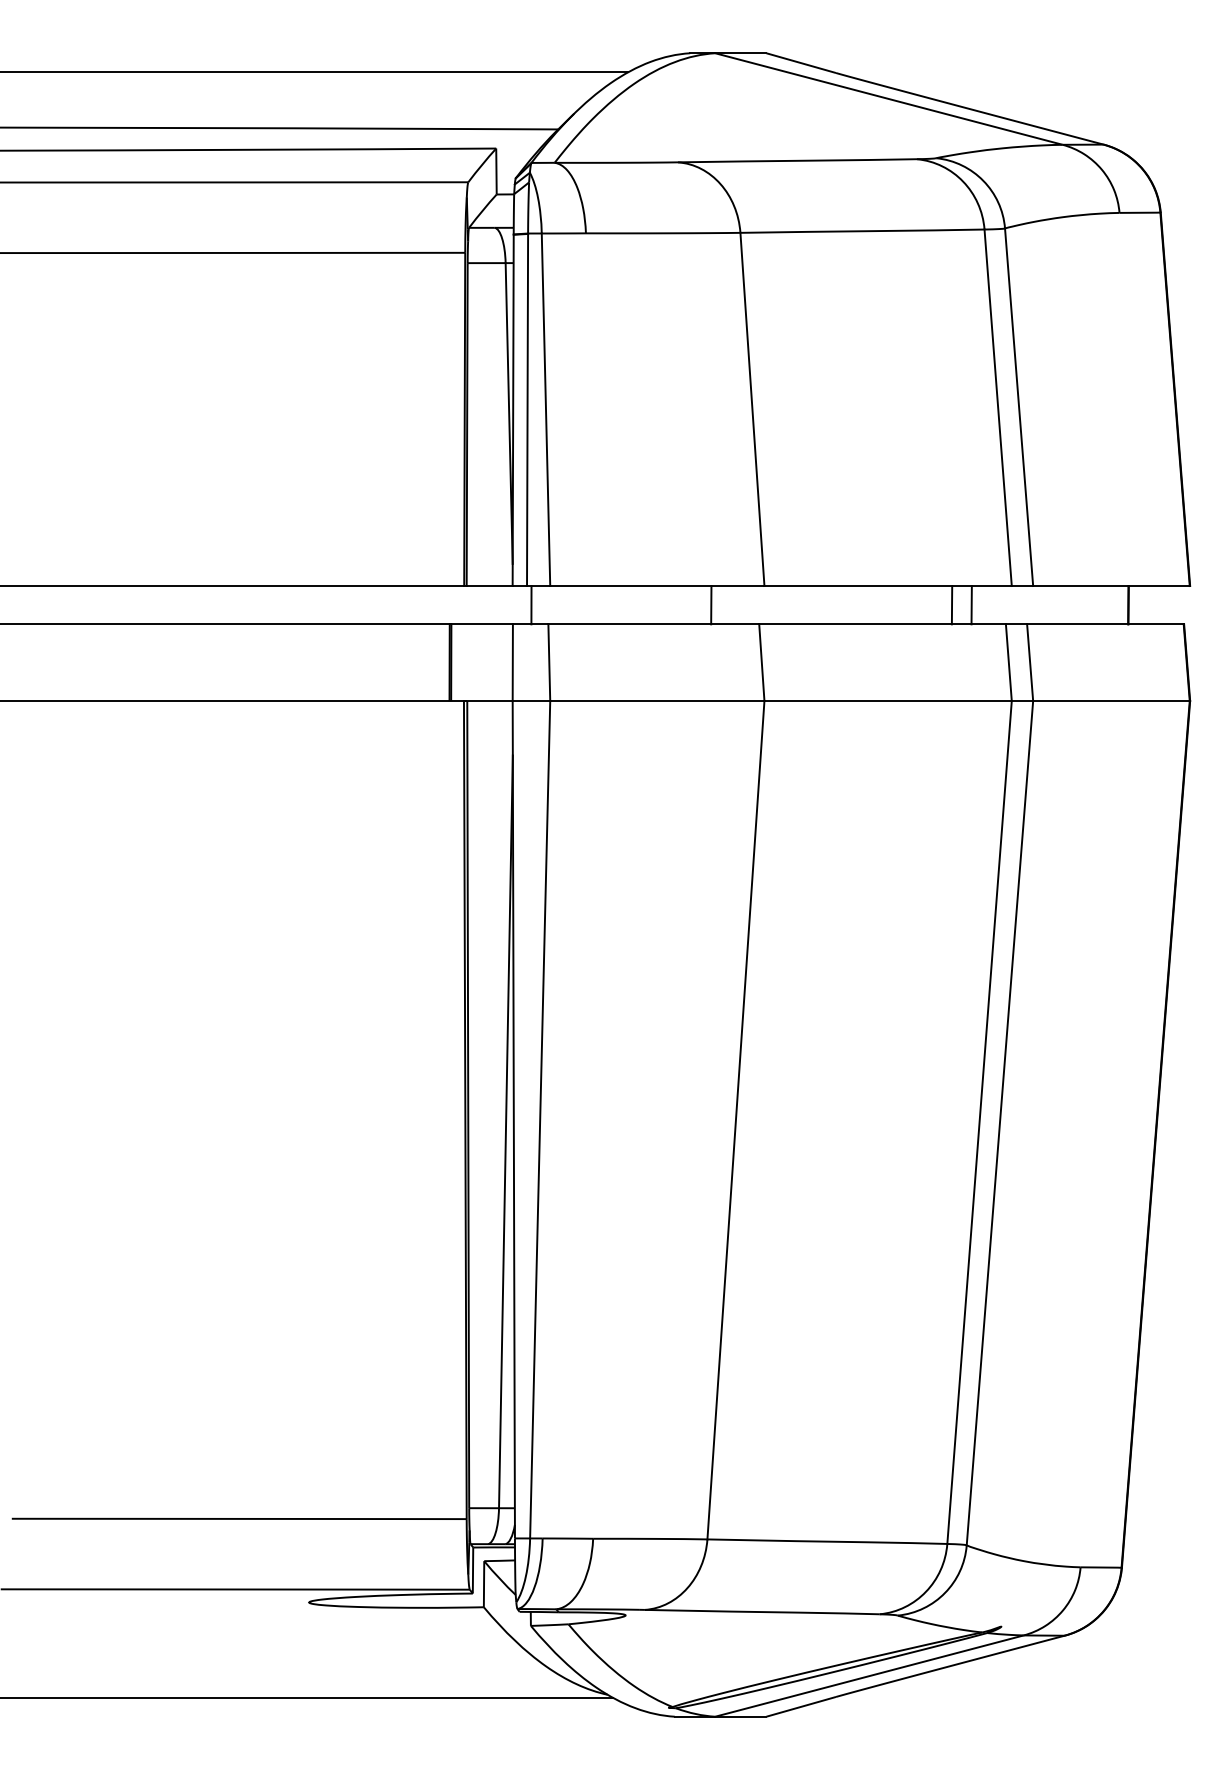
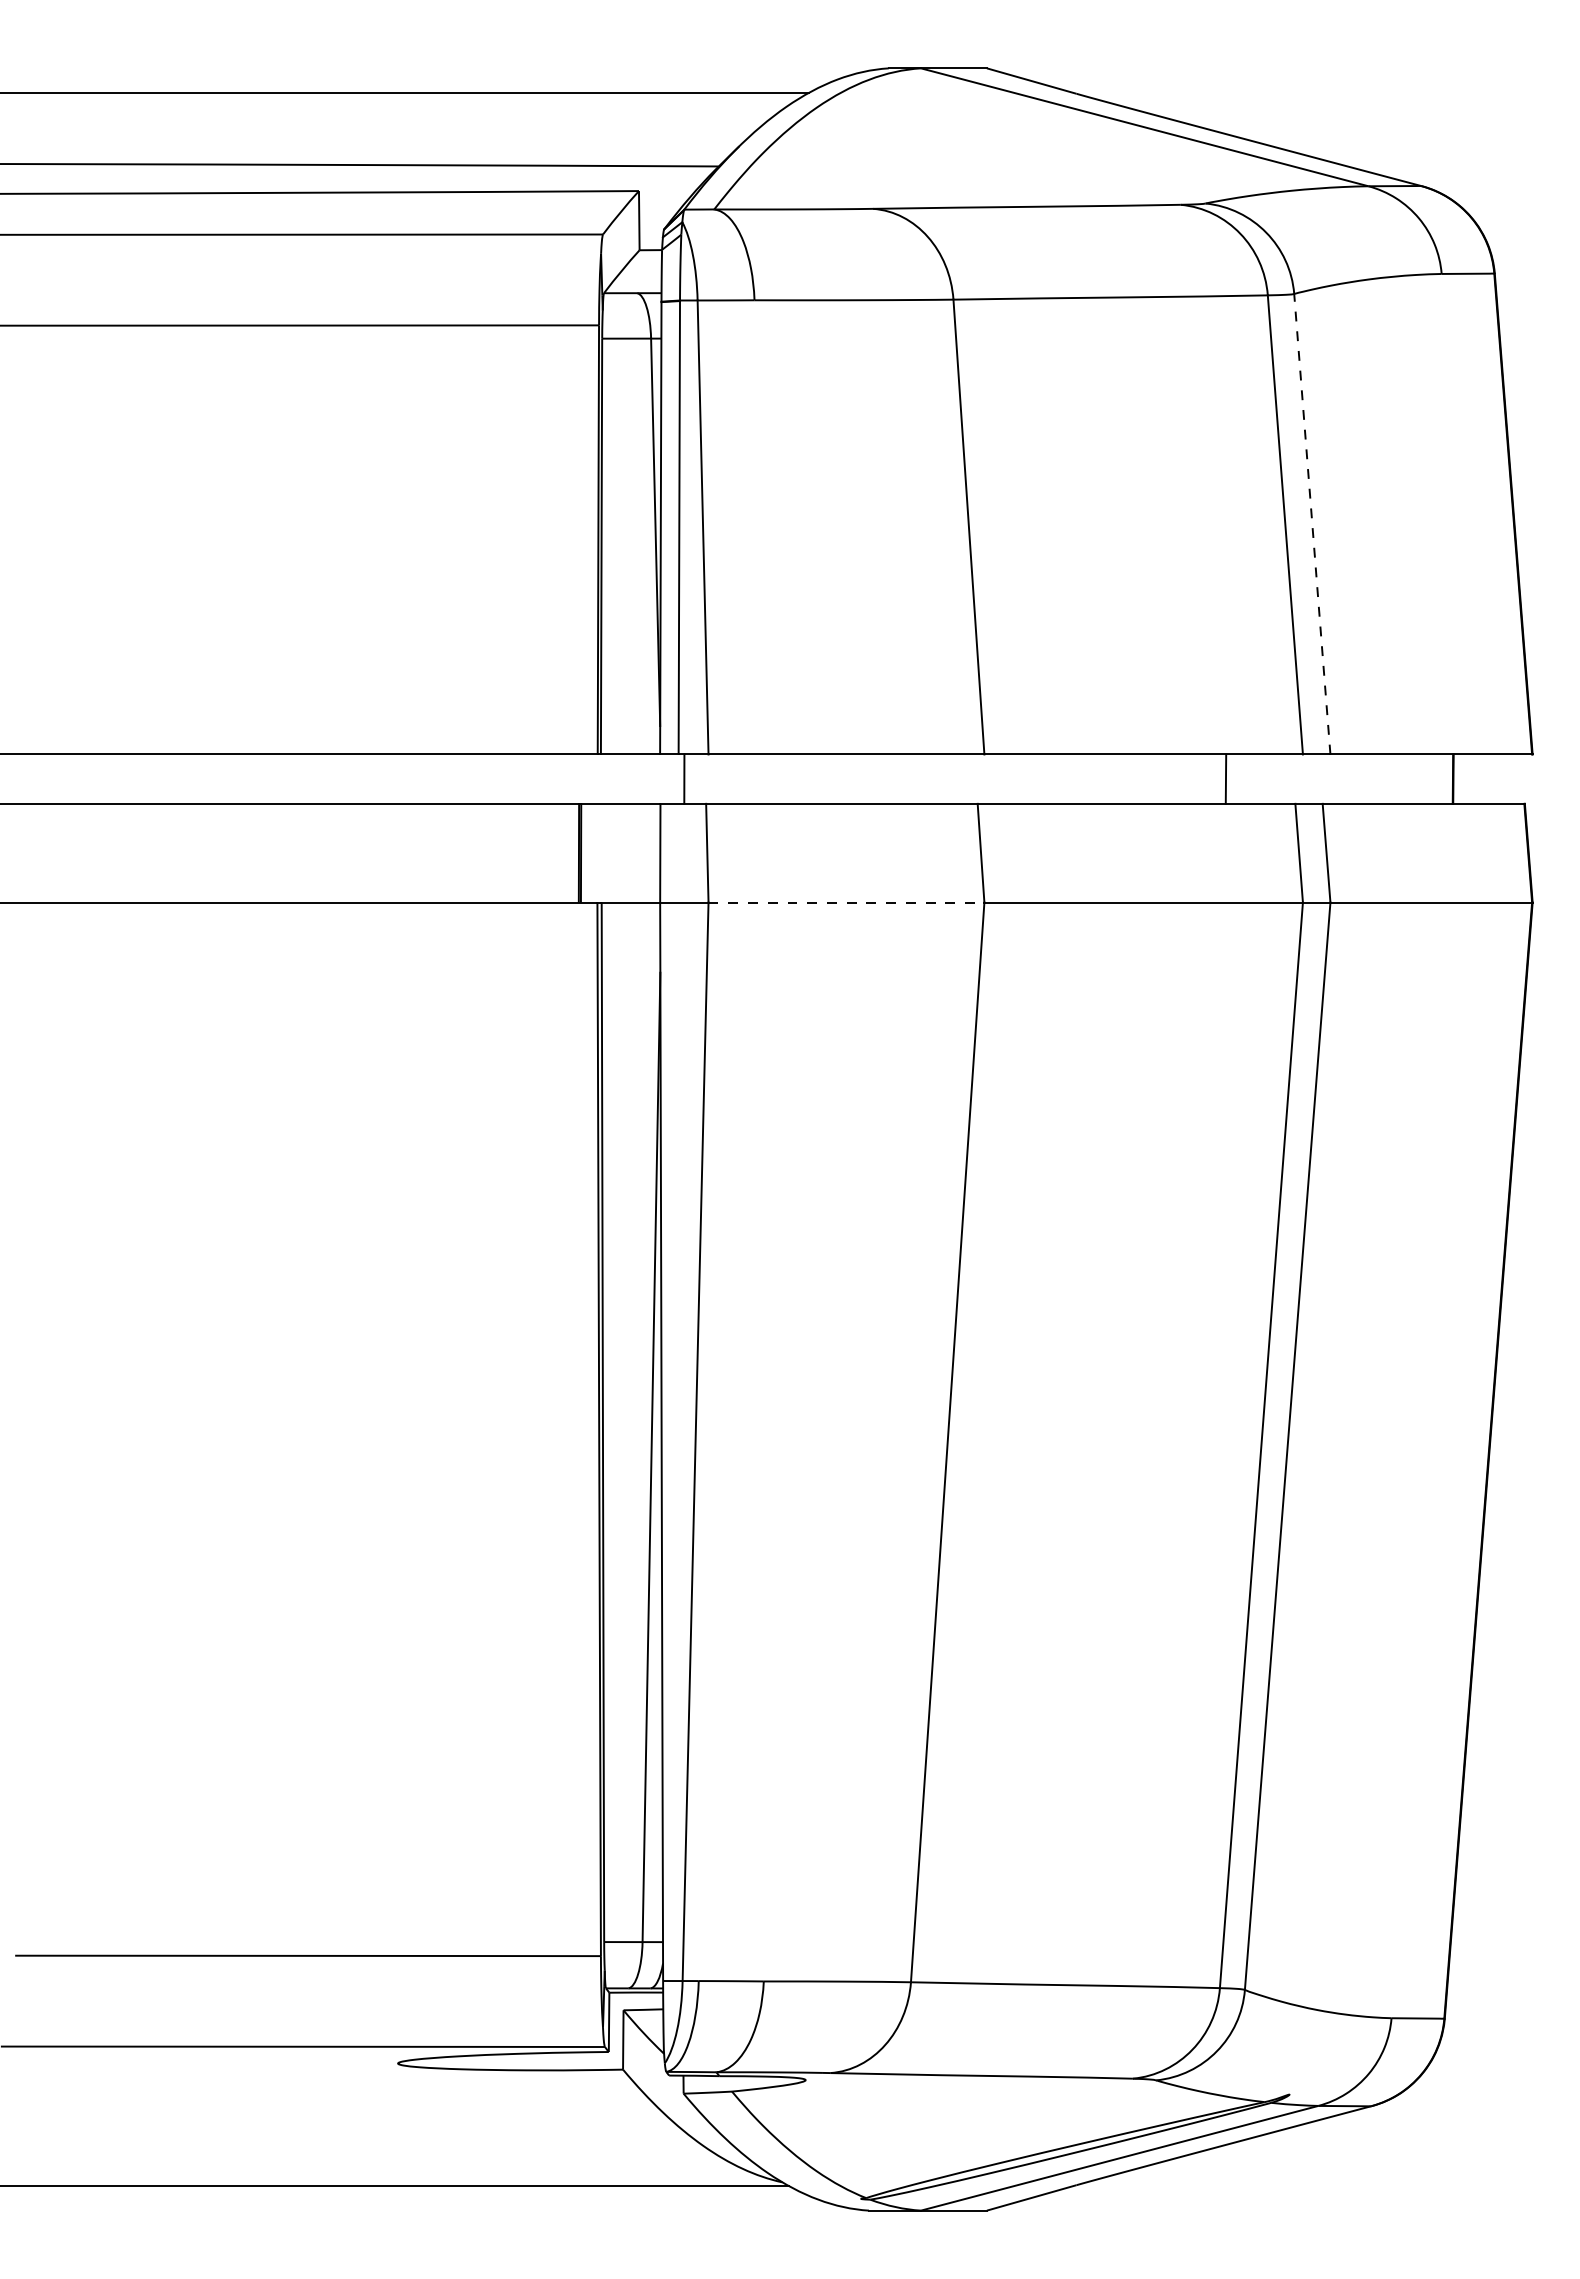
line: (1019, 407) -> (1312, 524), solid -> dashed
line: (710, 604) -> (915, 778), removed
line: (971, 604) -> (1251, 778), removed
line: (657, 700) -> (846, 902), solid -> dashed

